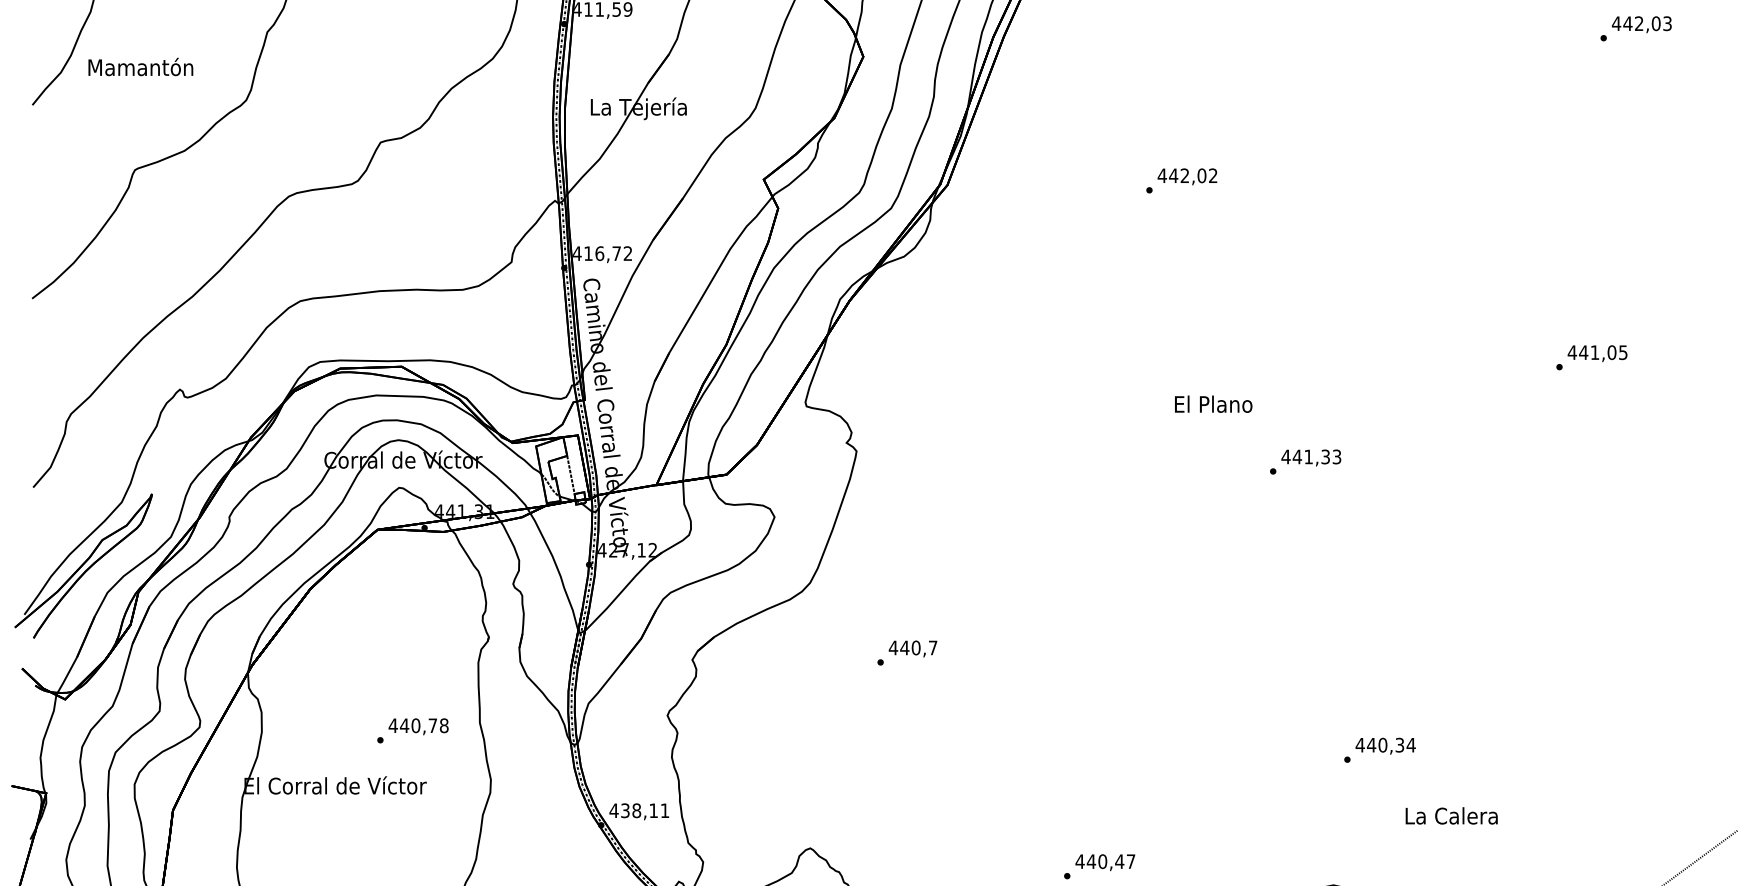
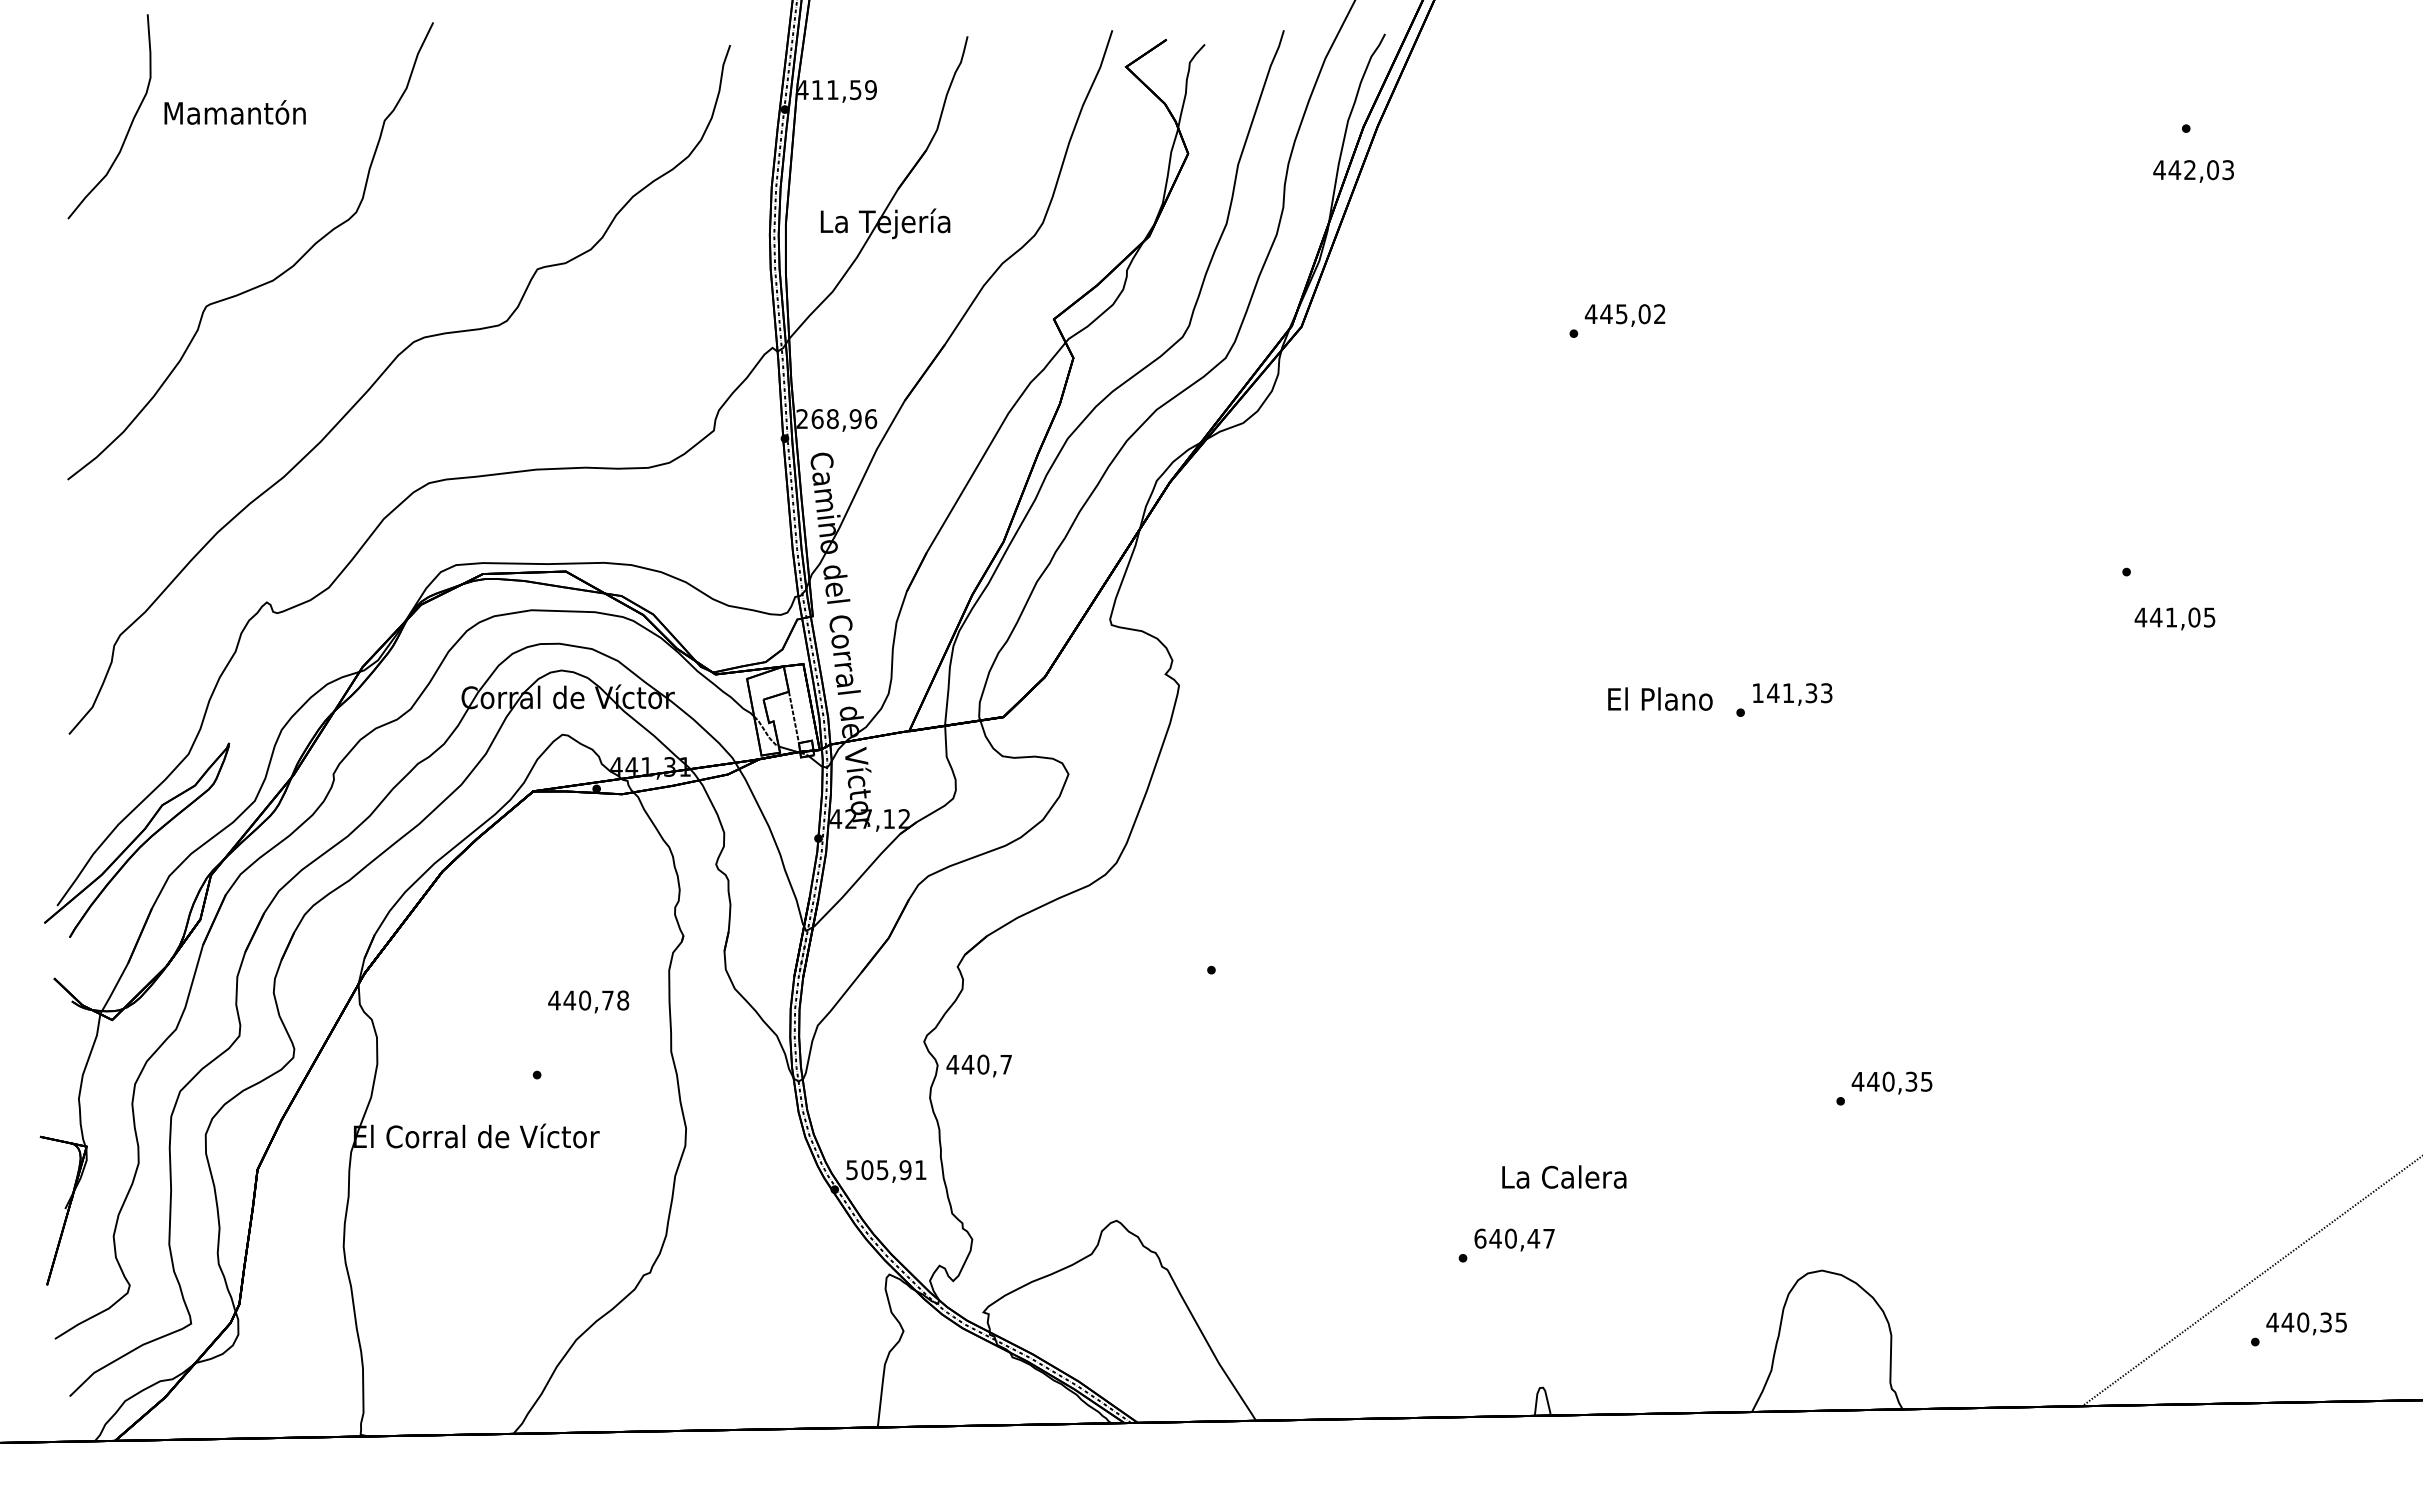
text: (1641, 24) -> (2193, 171), moved
text: (140, 67) -> (234, 112), moved
text: (1184, 176) -> (1621, 314), 442,02 -> 445,02
text: (602, 253) -> (836, 419), 416,72 -> 268,96
text: (1597, 353) -> (2174, 618), moved
text: (1213, 403) -> (1660, 698), moved
text: (1285, 456) -> (1757, 692), 441,33 -> 141,33
text: (912, 648) -> (978, 1065), moved
text: (418, 726) -> (588, 1001), moved
text: (1411, 745) -> (1926, 1081), 440,34 -> 440,35
text: (633, 811) -> (878, 1170), 438,11 -> 505,91
text: (1451, 815) -> (1564, 1176), moved
text: (1080, 861) -> (1480, 1238), 440,47 -> 640,47

